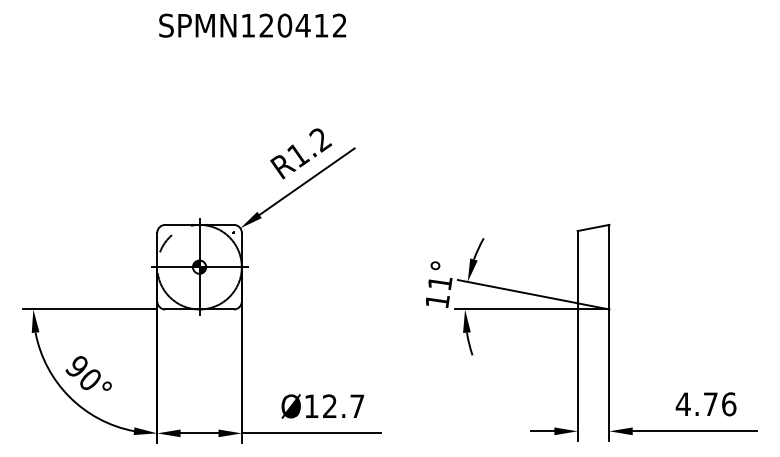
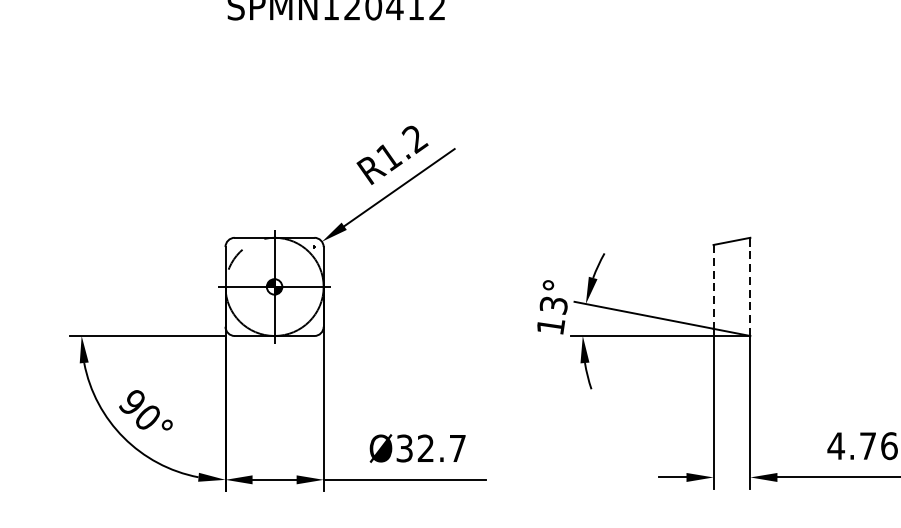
line: (609, 266) -> (750, 286), solid -> dashed
line: (577, 267) -> (713, 287), solid -> dashed
text: (440, 283) -> (554, 305), 11° -> 13°
text: (311, 406) -> (404, 448), Ø12.7 -> Ø32.7

